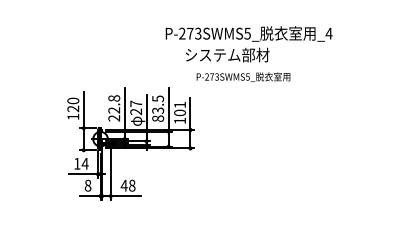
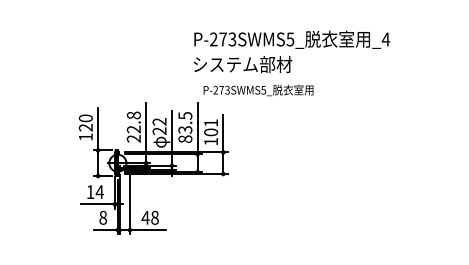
text: (227, 55) -> (242, 64), moved
text: (243, 77) -> (258, 90), moved
text: (136, 103) -> (159, 121), 27 -> 22

